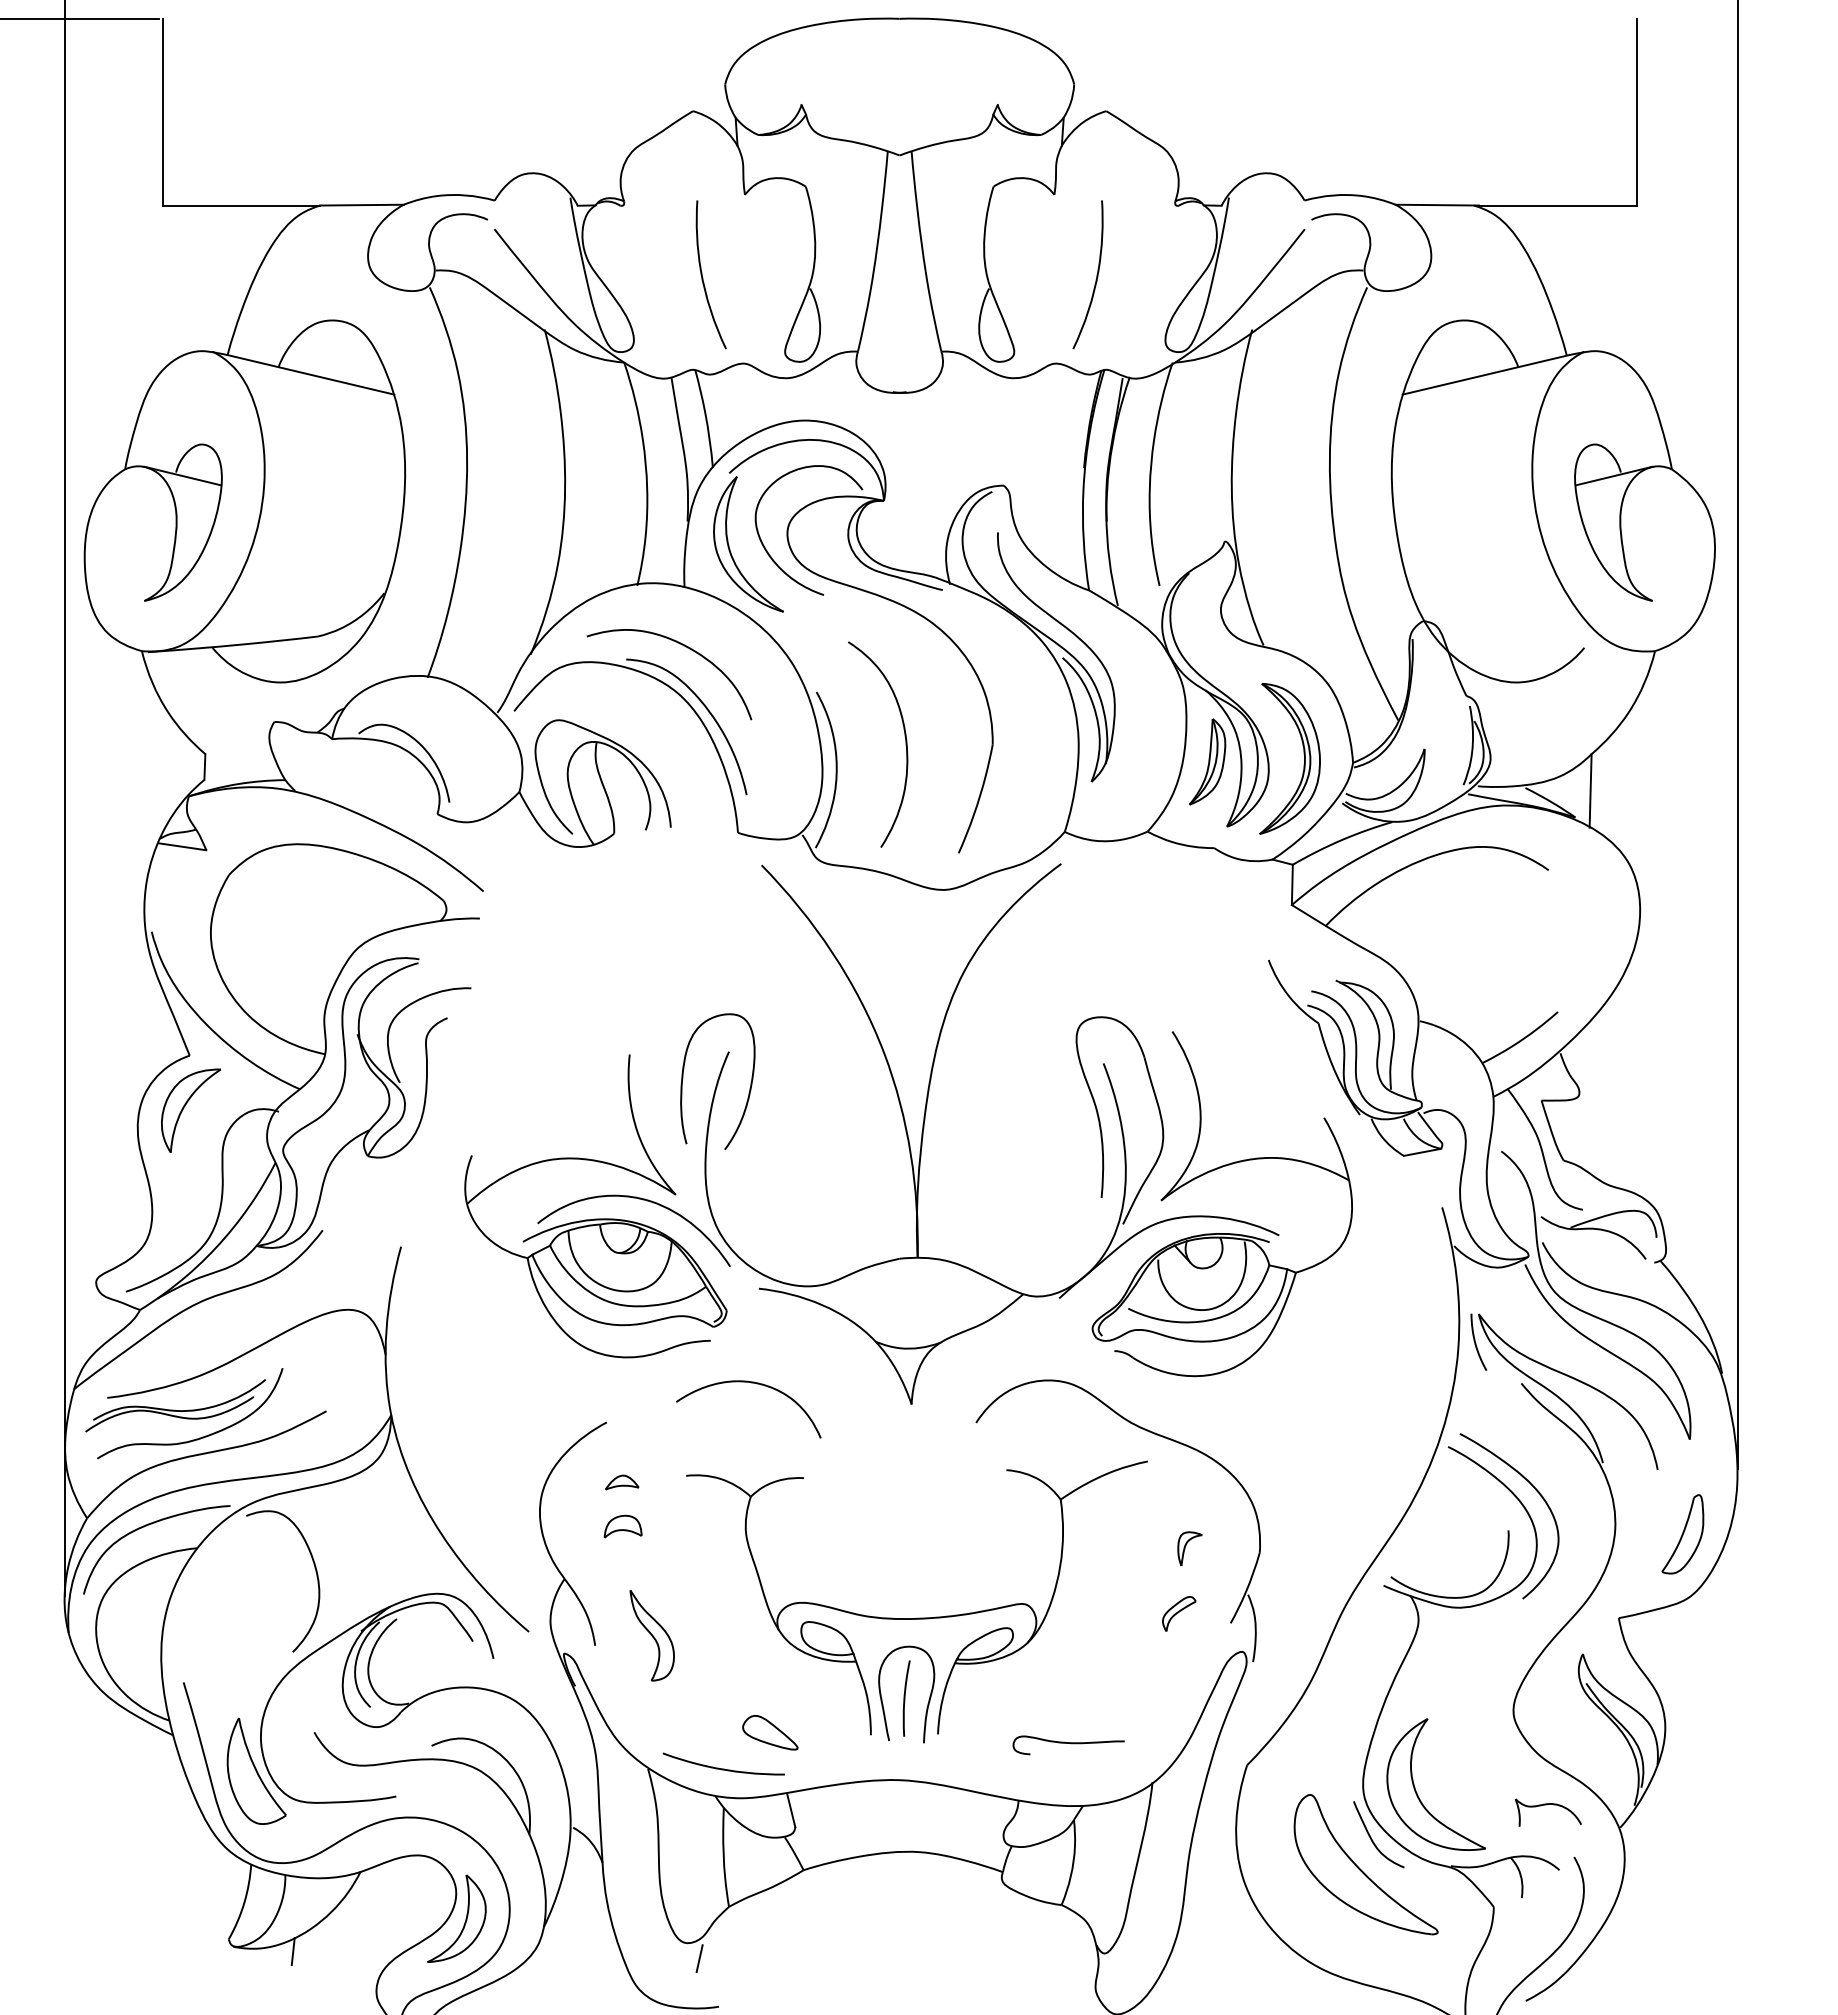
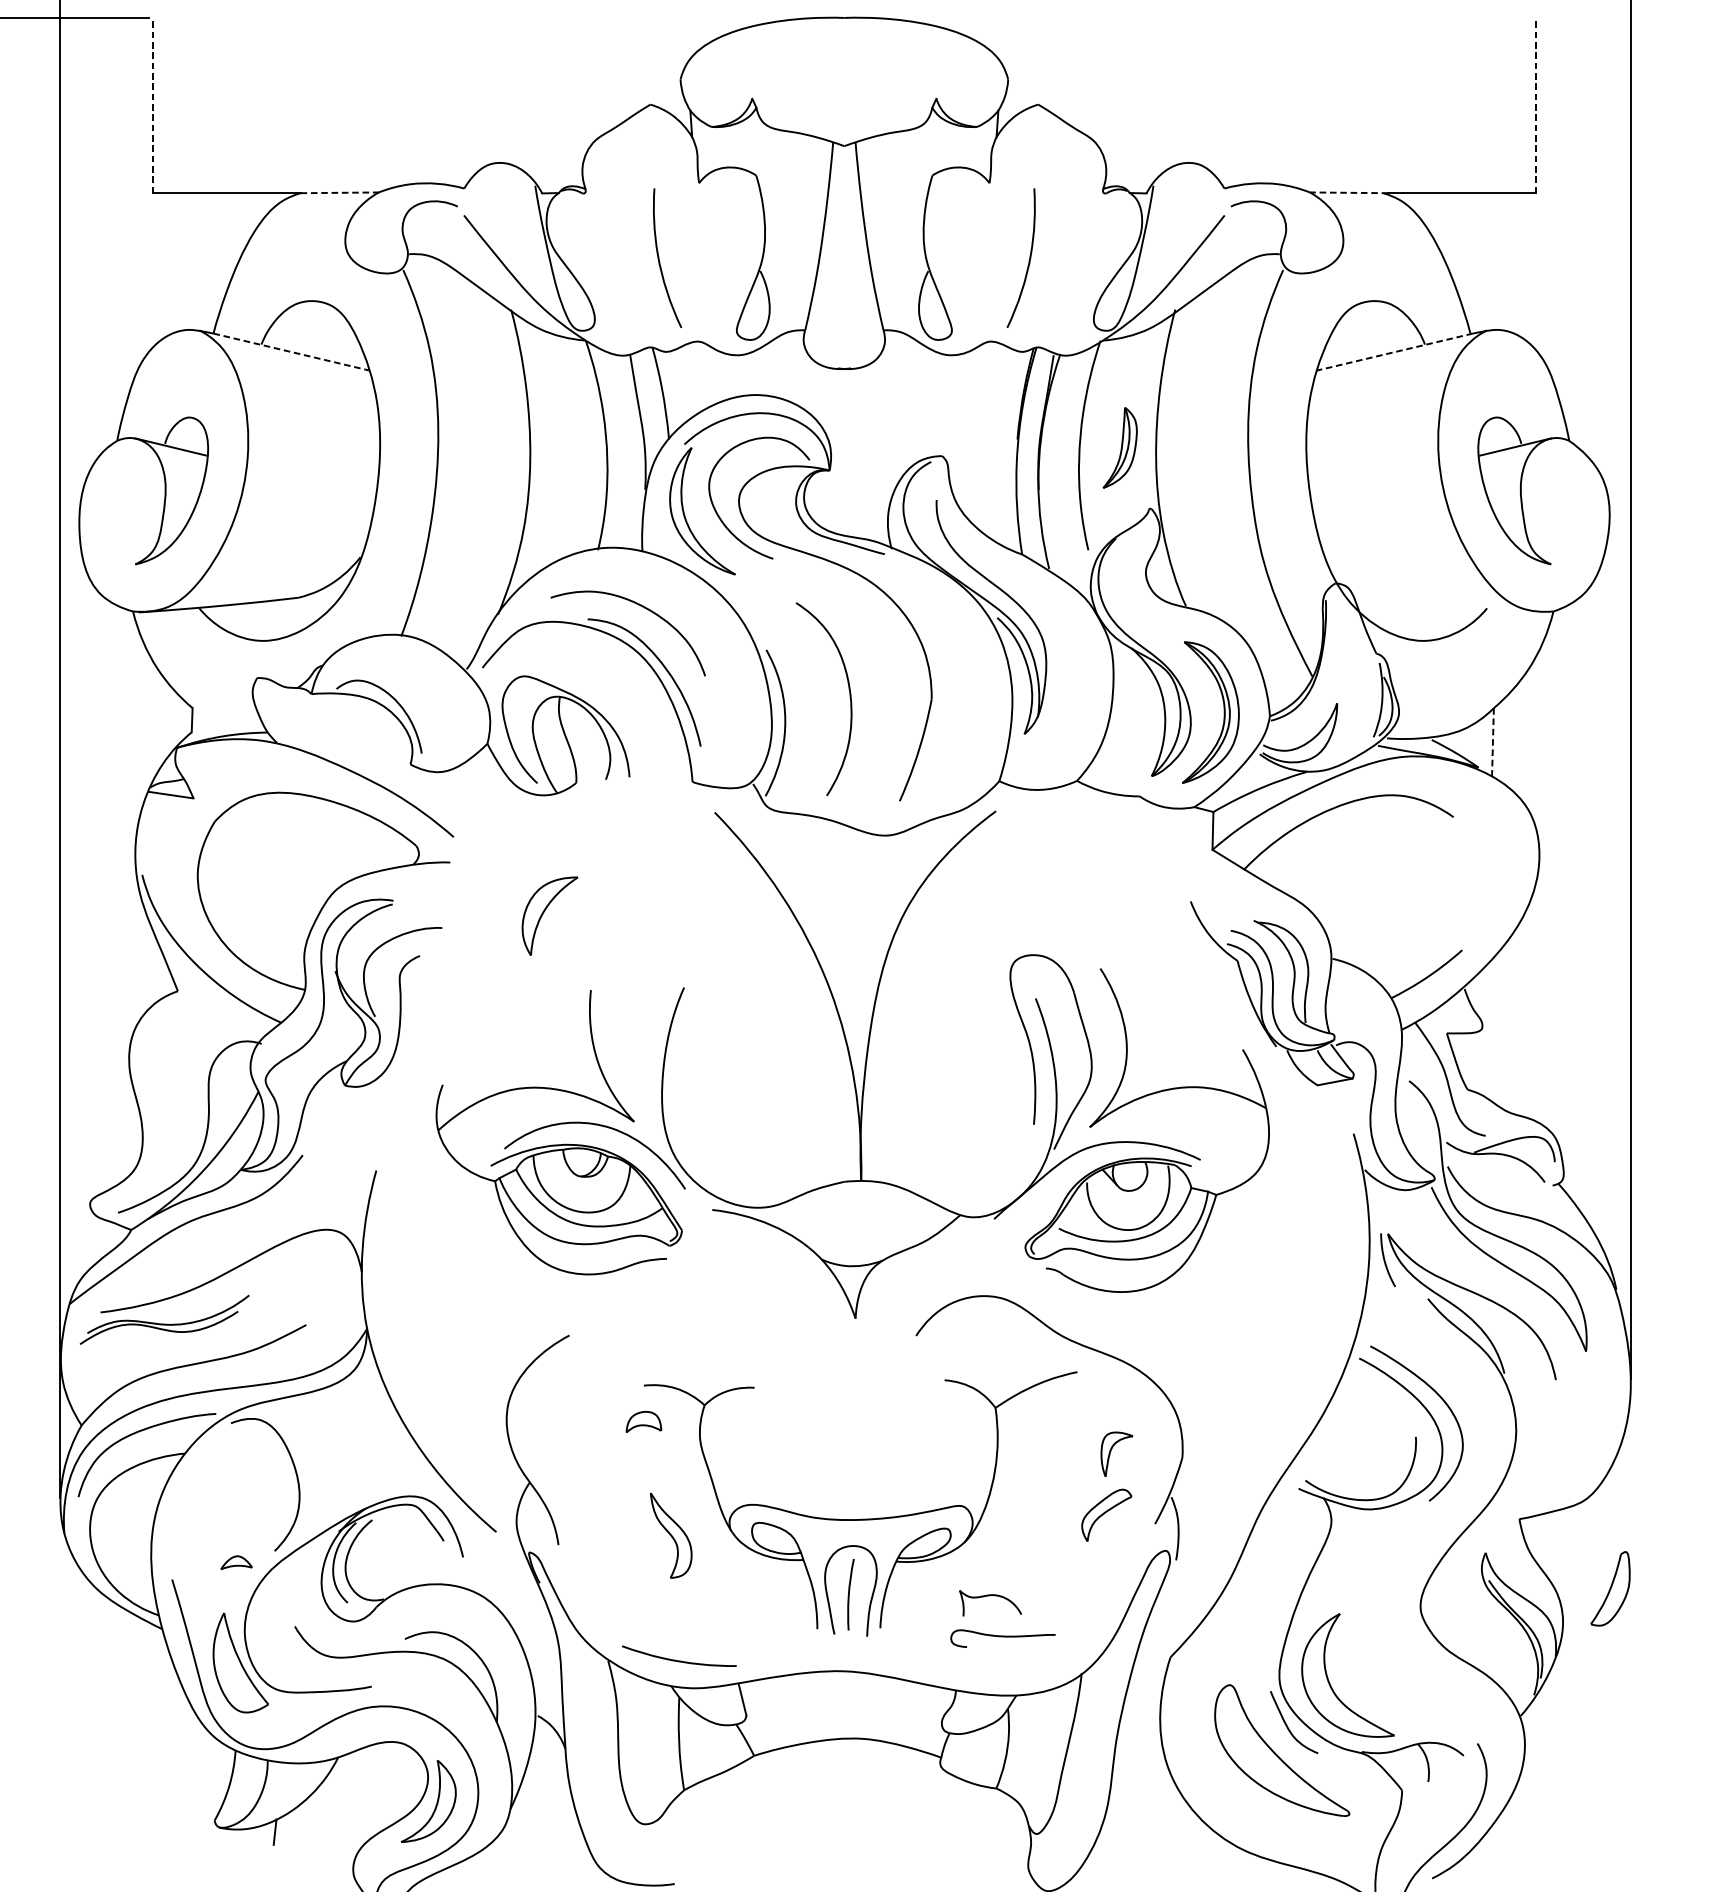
line: (162, 111) -> (152, 104), solid -> dashed
line: (1636, 111) -> (1536, 104), solid -> dashed
line: (362, 205) -> (340, 193), solid -> dashed
line: (1437, 205) -> (1349, 193), solid -> dashed
line: (310, 374) -> (291, 351), solid -> dashed
line: (1485, 374) -> (1394, 351), solid -> dashed
part: (1207, 761) -> (1120, 447), moved
line: (1590, 790) -> (1492, 742), solid -> dashed
curve: (749, 1088) -> (703, 1022), removed
part: (185, 1106) -> (544, 912), moved
curve: (751, 1383) -> (705, 1298), removed
curve: (199, 1437) -> (187, 1349), removed
part: (622, 1482) -> (236, 1562), moved
part: (622, 1526) -> (643, 1421), moved
part: (1682, 1534) -> (1610, 1589), moved
part: (1189, 1548) -> (1116, 1453), size x1.4
part: (1179, 1613) -> (1107, 1514), size x1.6
part: (651, 1635) -> (670, 1535), moved
part: (770, 1732) -> (723, 1626), removed
part: (1547, 1805) -> (989, 1596), moved
line: (699, 1958) -> (656, 1838), removed

